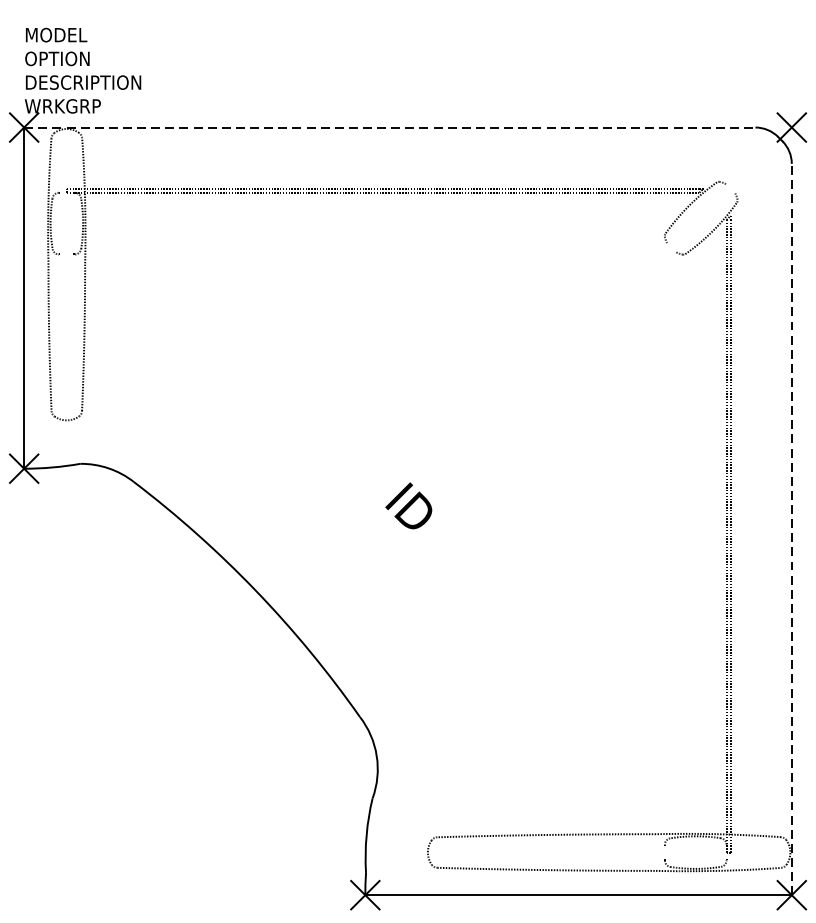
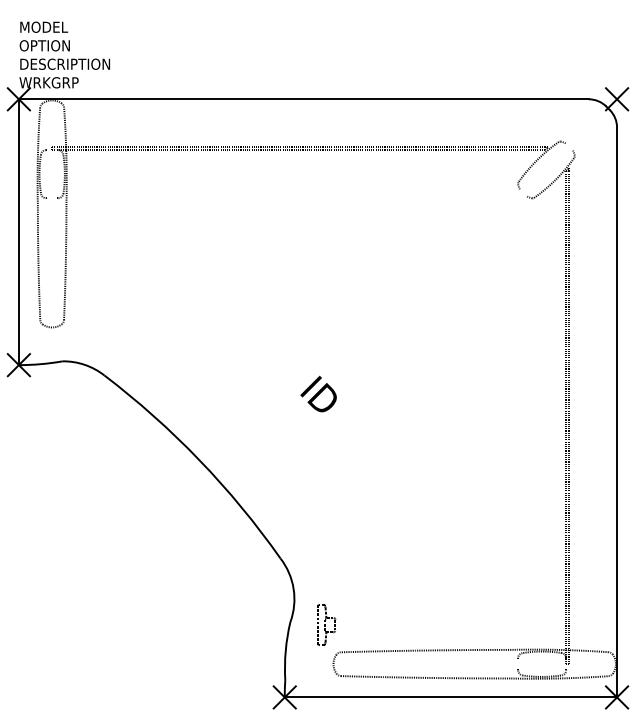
line: (389, 127) -> (303, 99), dashed -> solid
line: (792, 529) -> (617, 412), dashed -> solid
part: (418, 801) -> (326, 624), added

